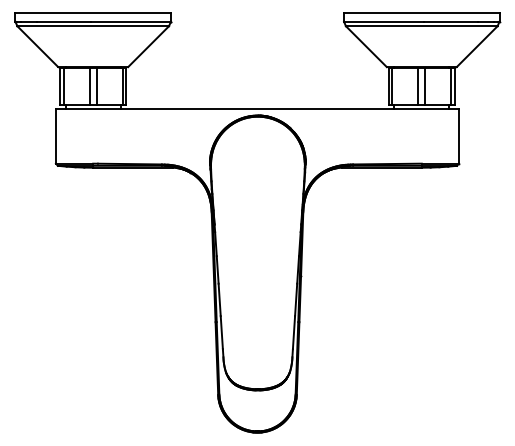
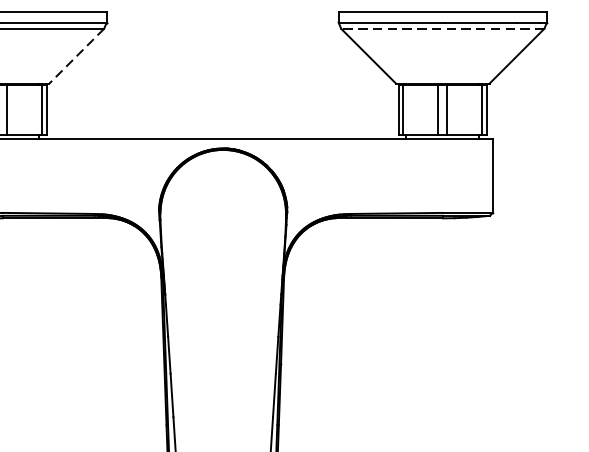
line: (421, 26) -> (442, 29), solid -> dashed
line: (148, 46) -> (76, 55), solid -> dashed

